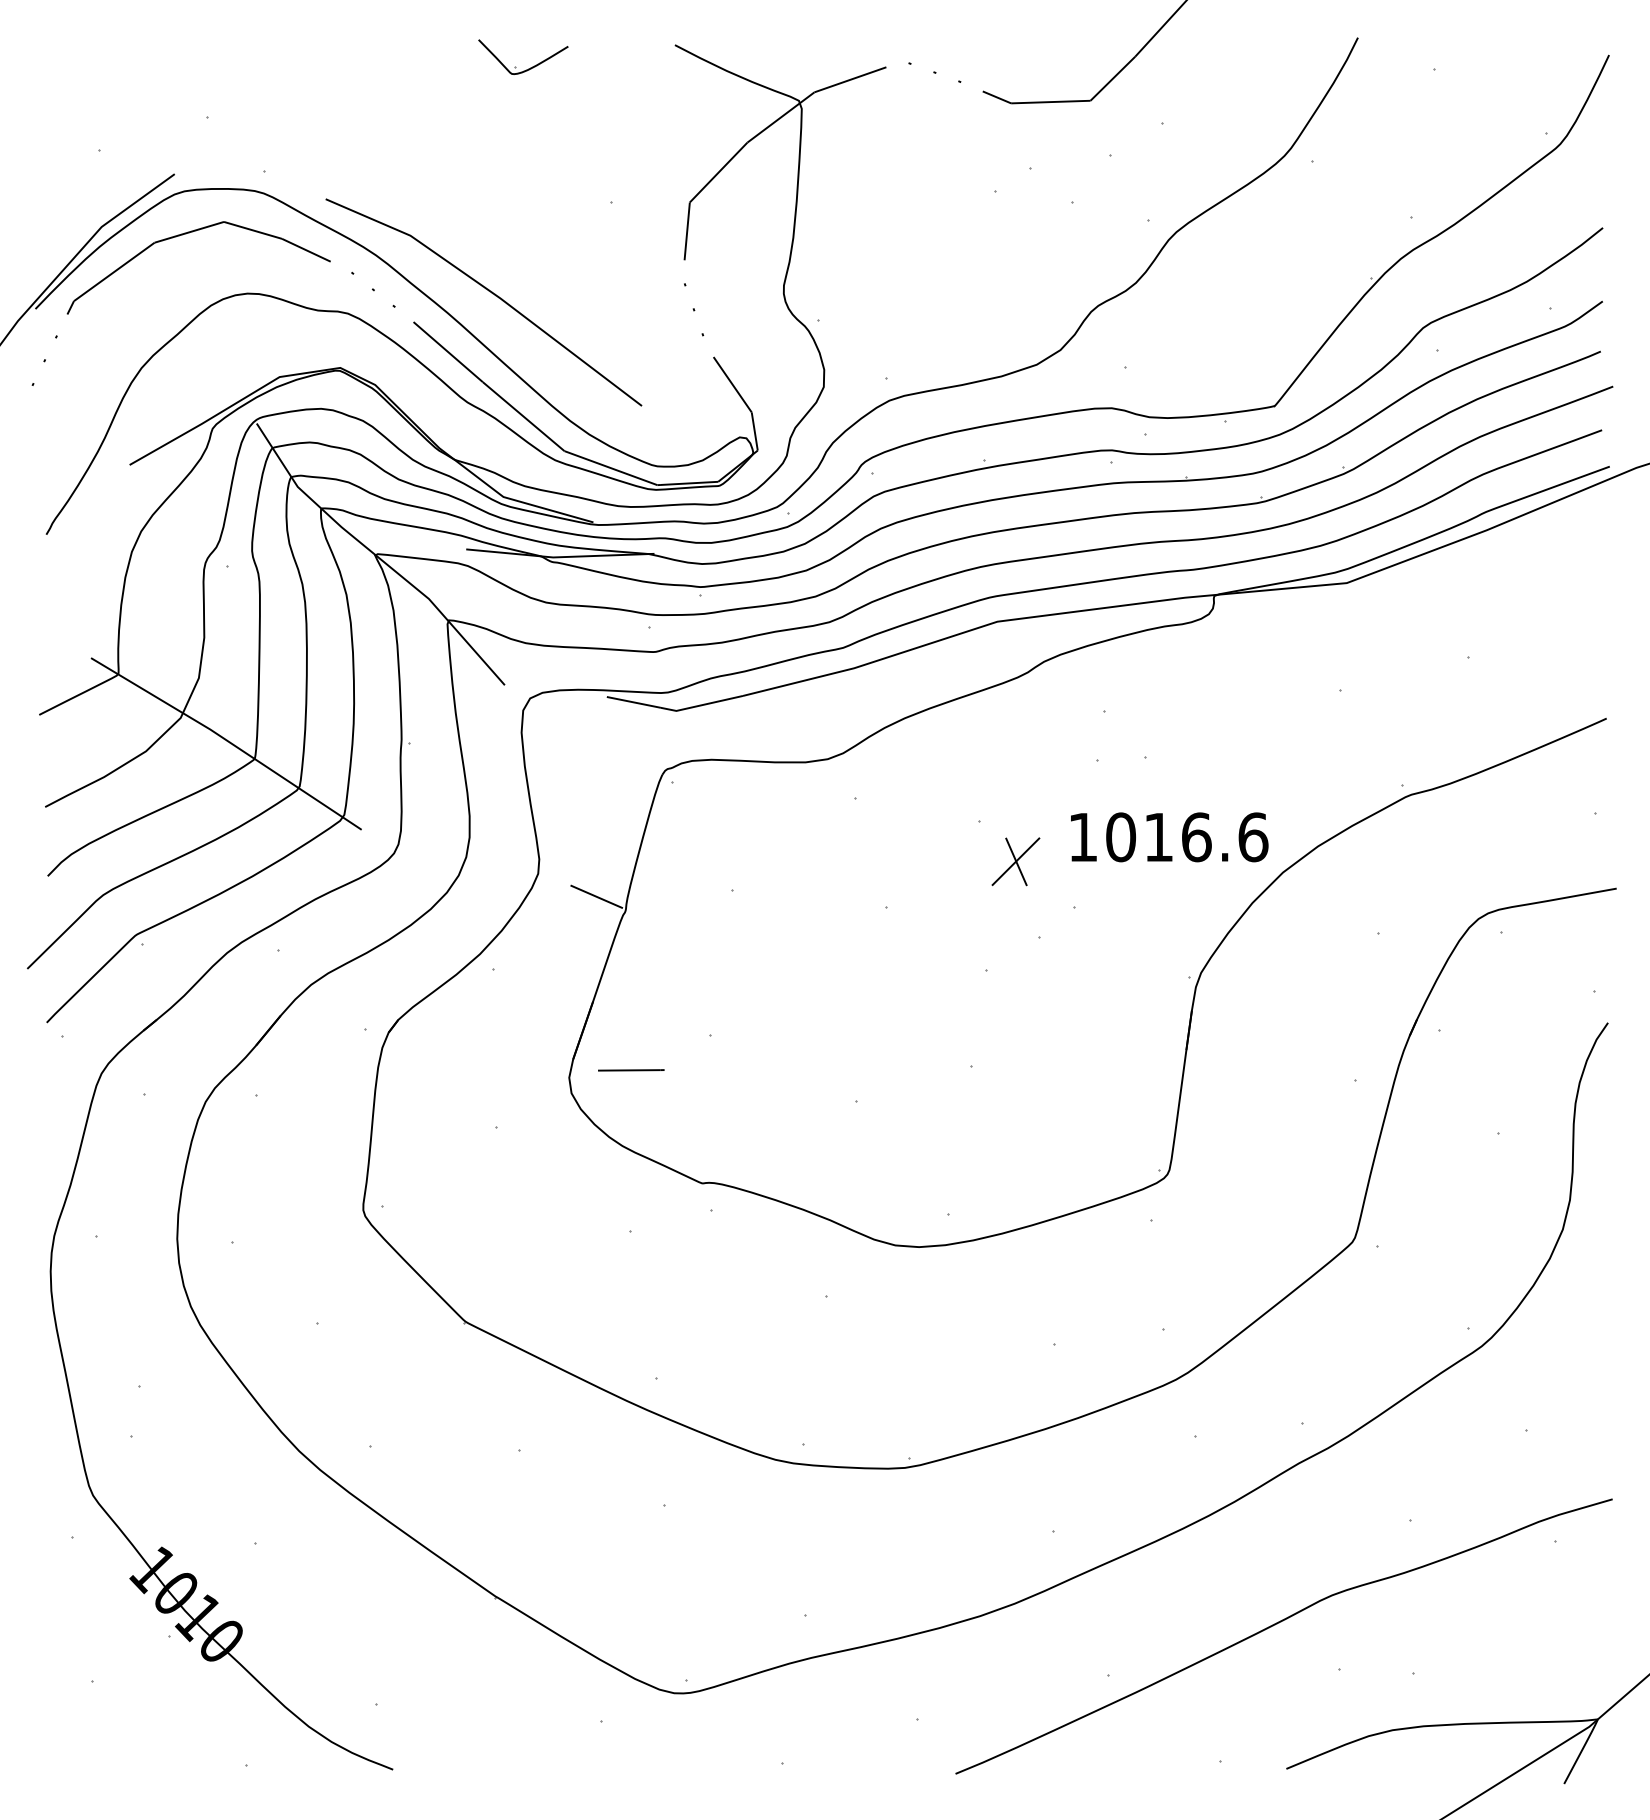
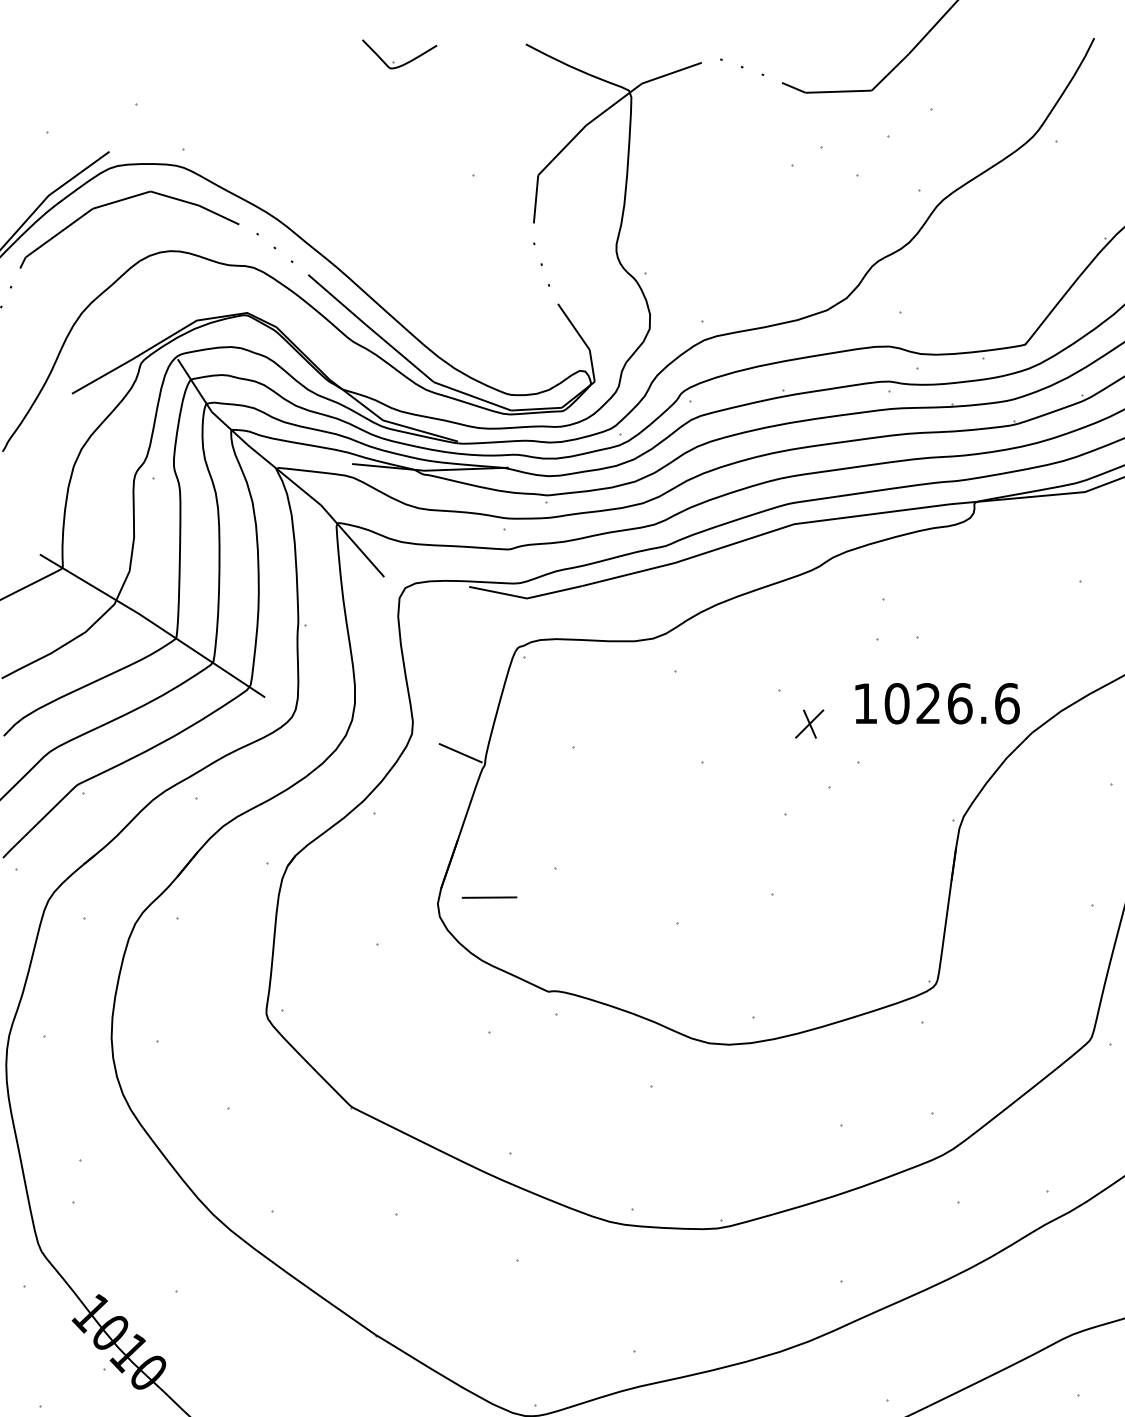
line: (491, 293) -> (373, 251), removed
text: (1158, 836) -> (928, 702), 1016.6 -> 1026.6
part: (1015, 861) -> (809, 723), size x0.7

